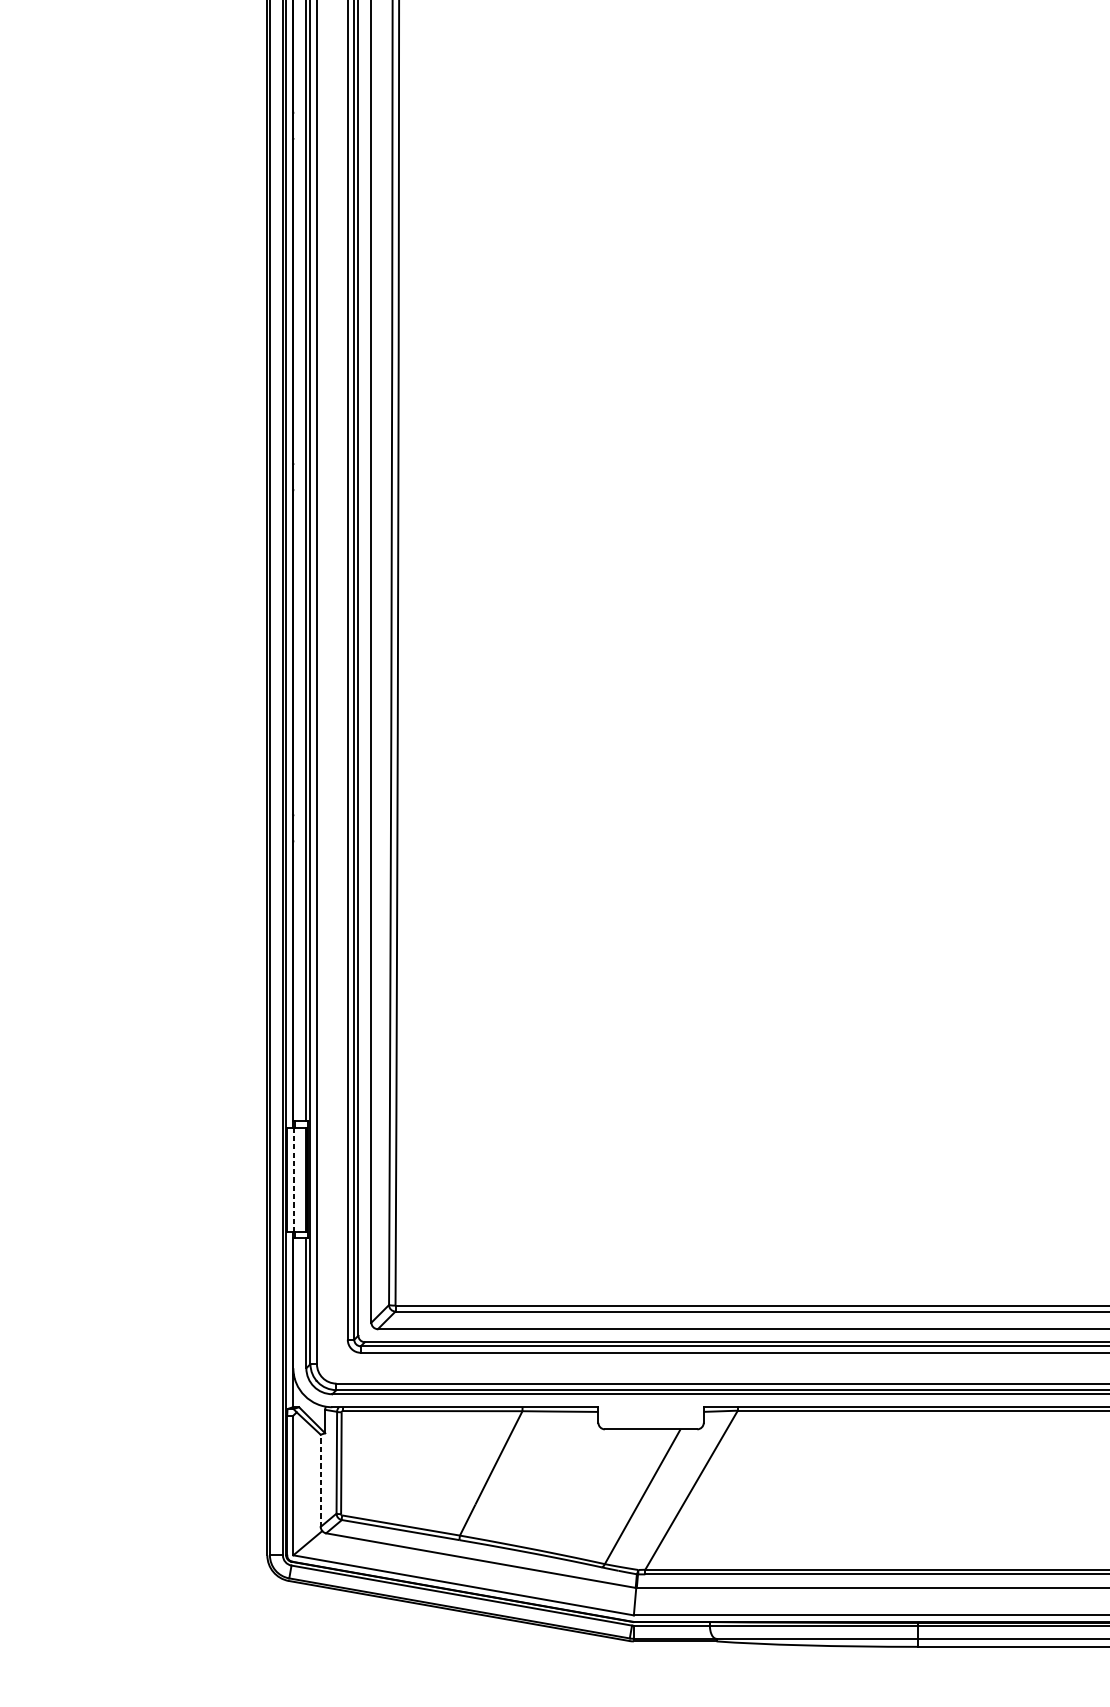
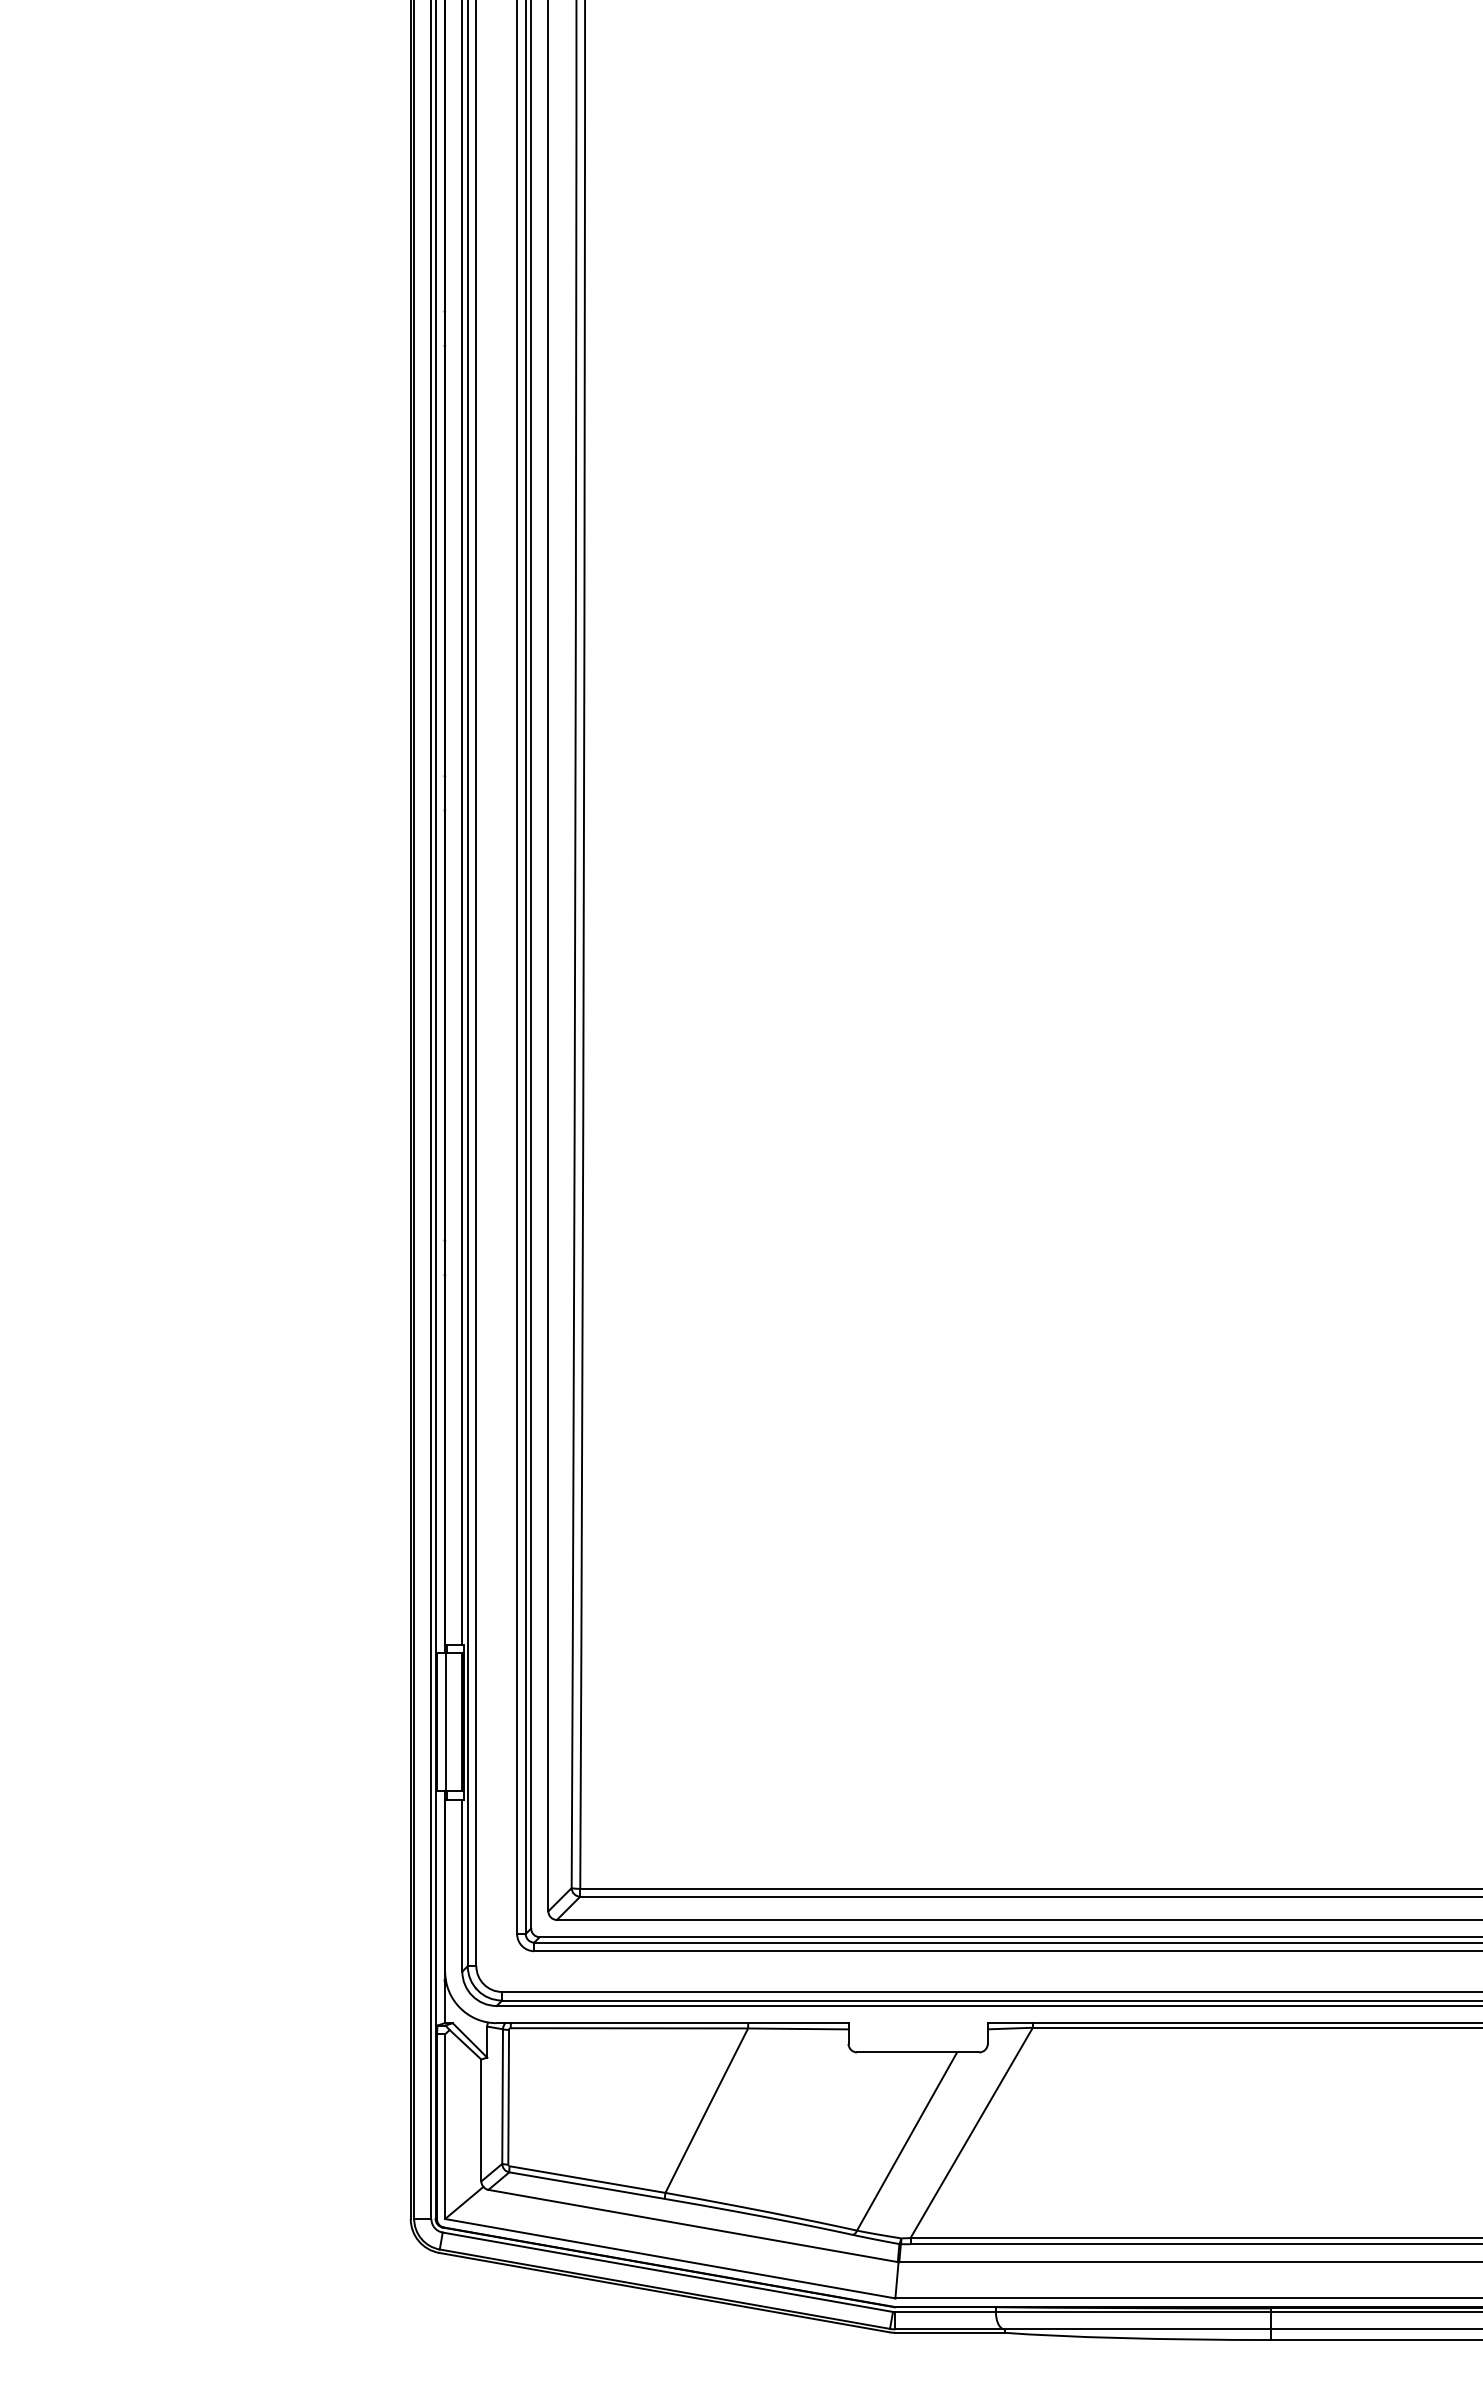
line: (293, 1179) -> (445, 1722), dashed -> solid
line: (320, 1480) -> (481, 2120), dashed -> solid

